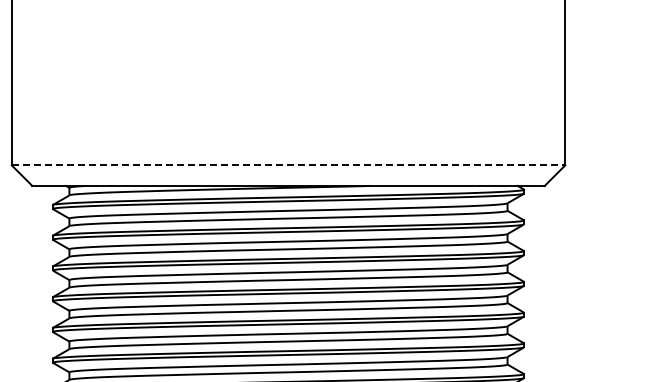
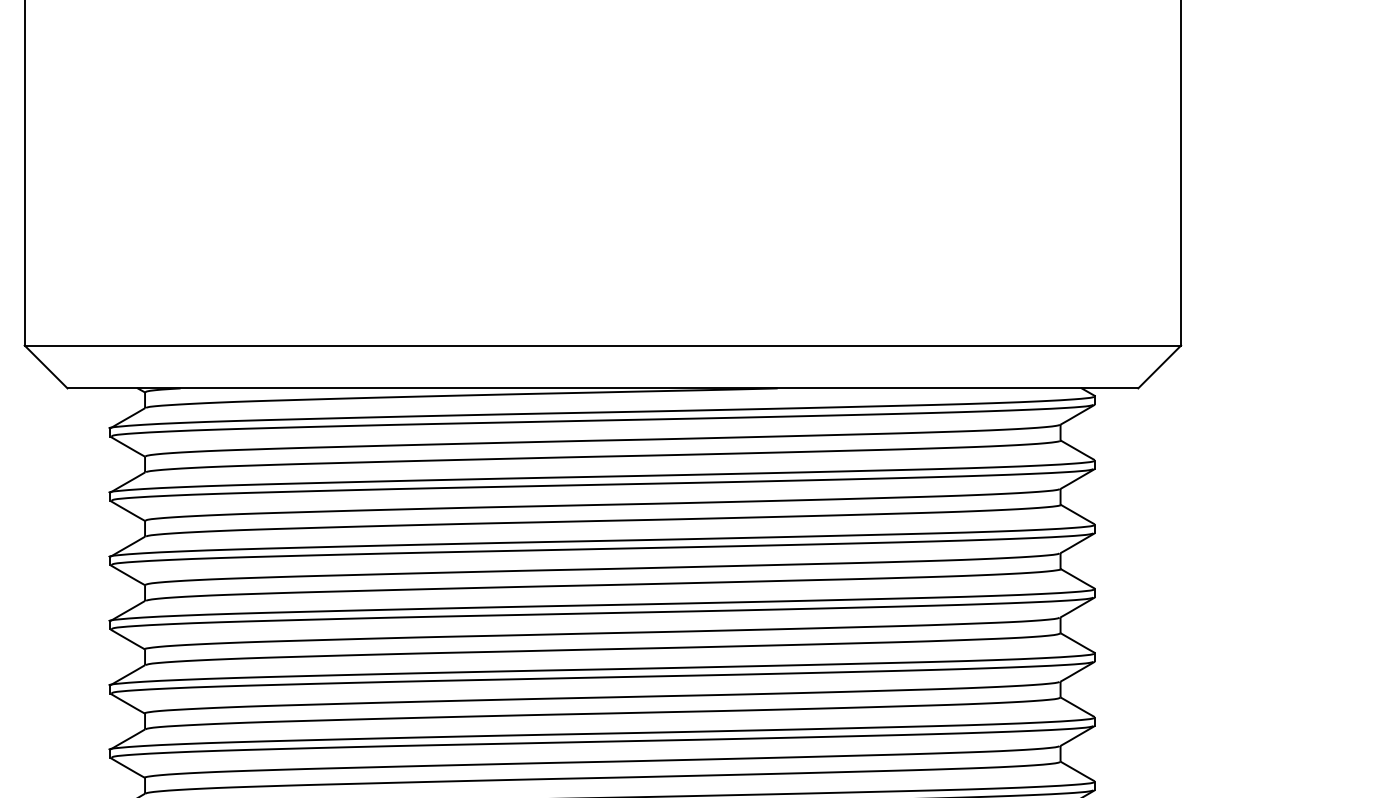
line: (288, 165) -> (602, 345), dashed -> solid

